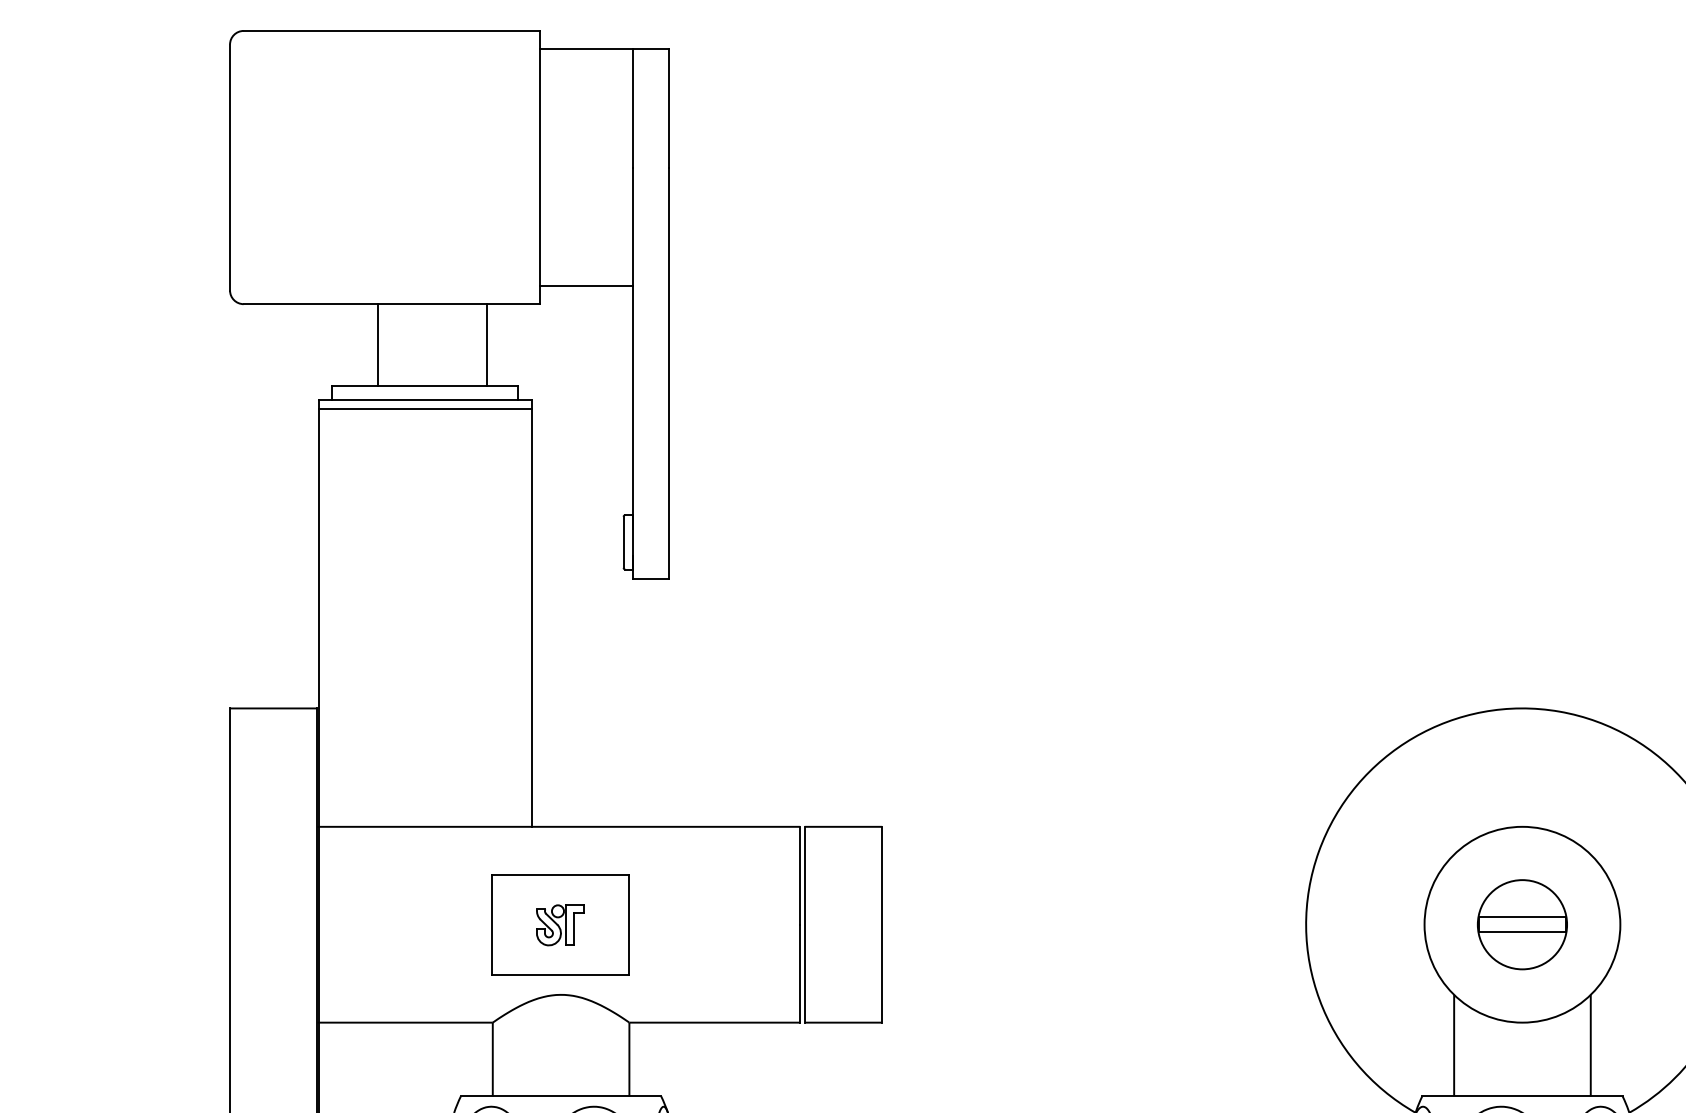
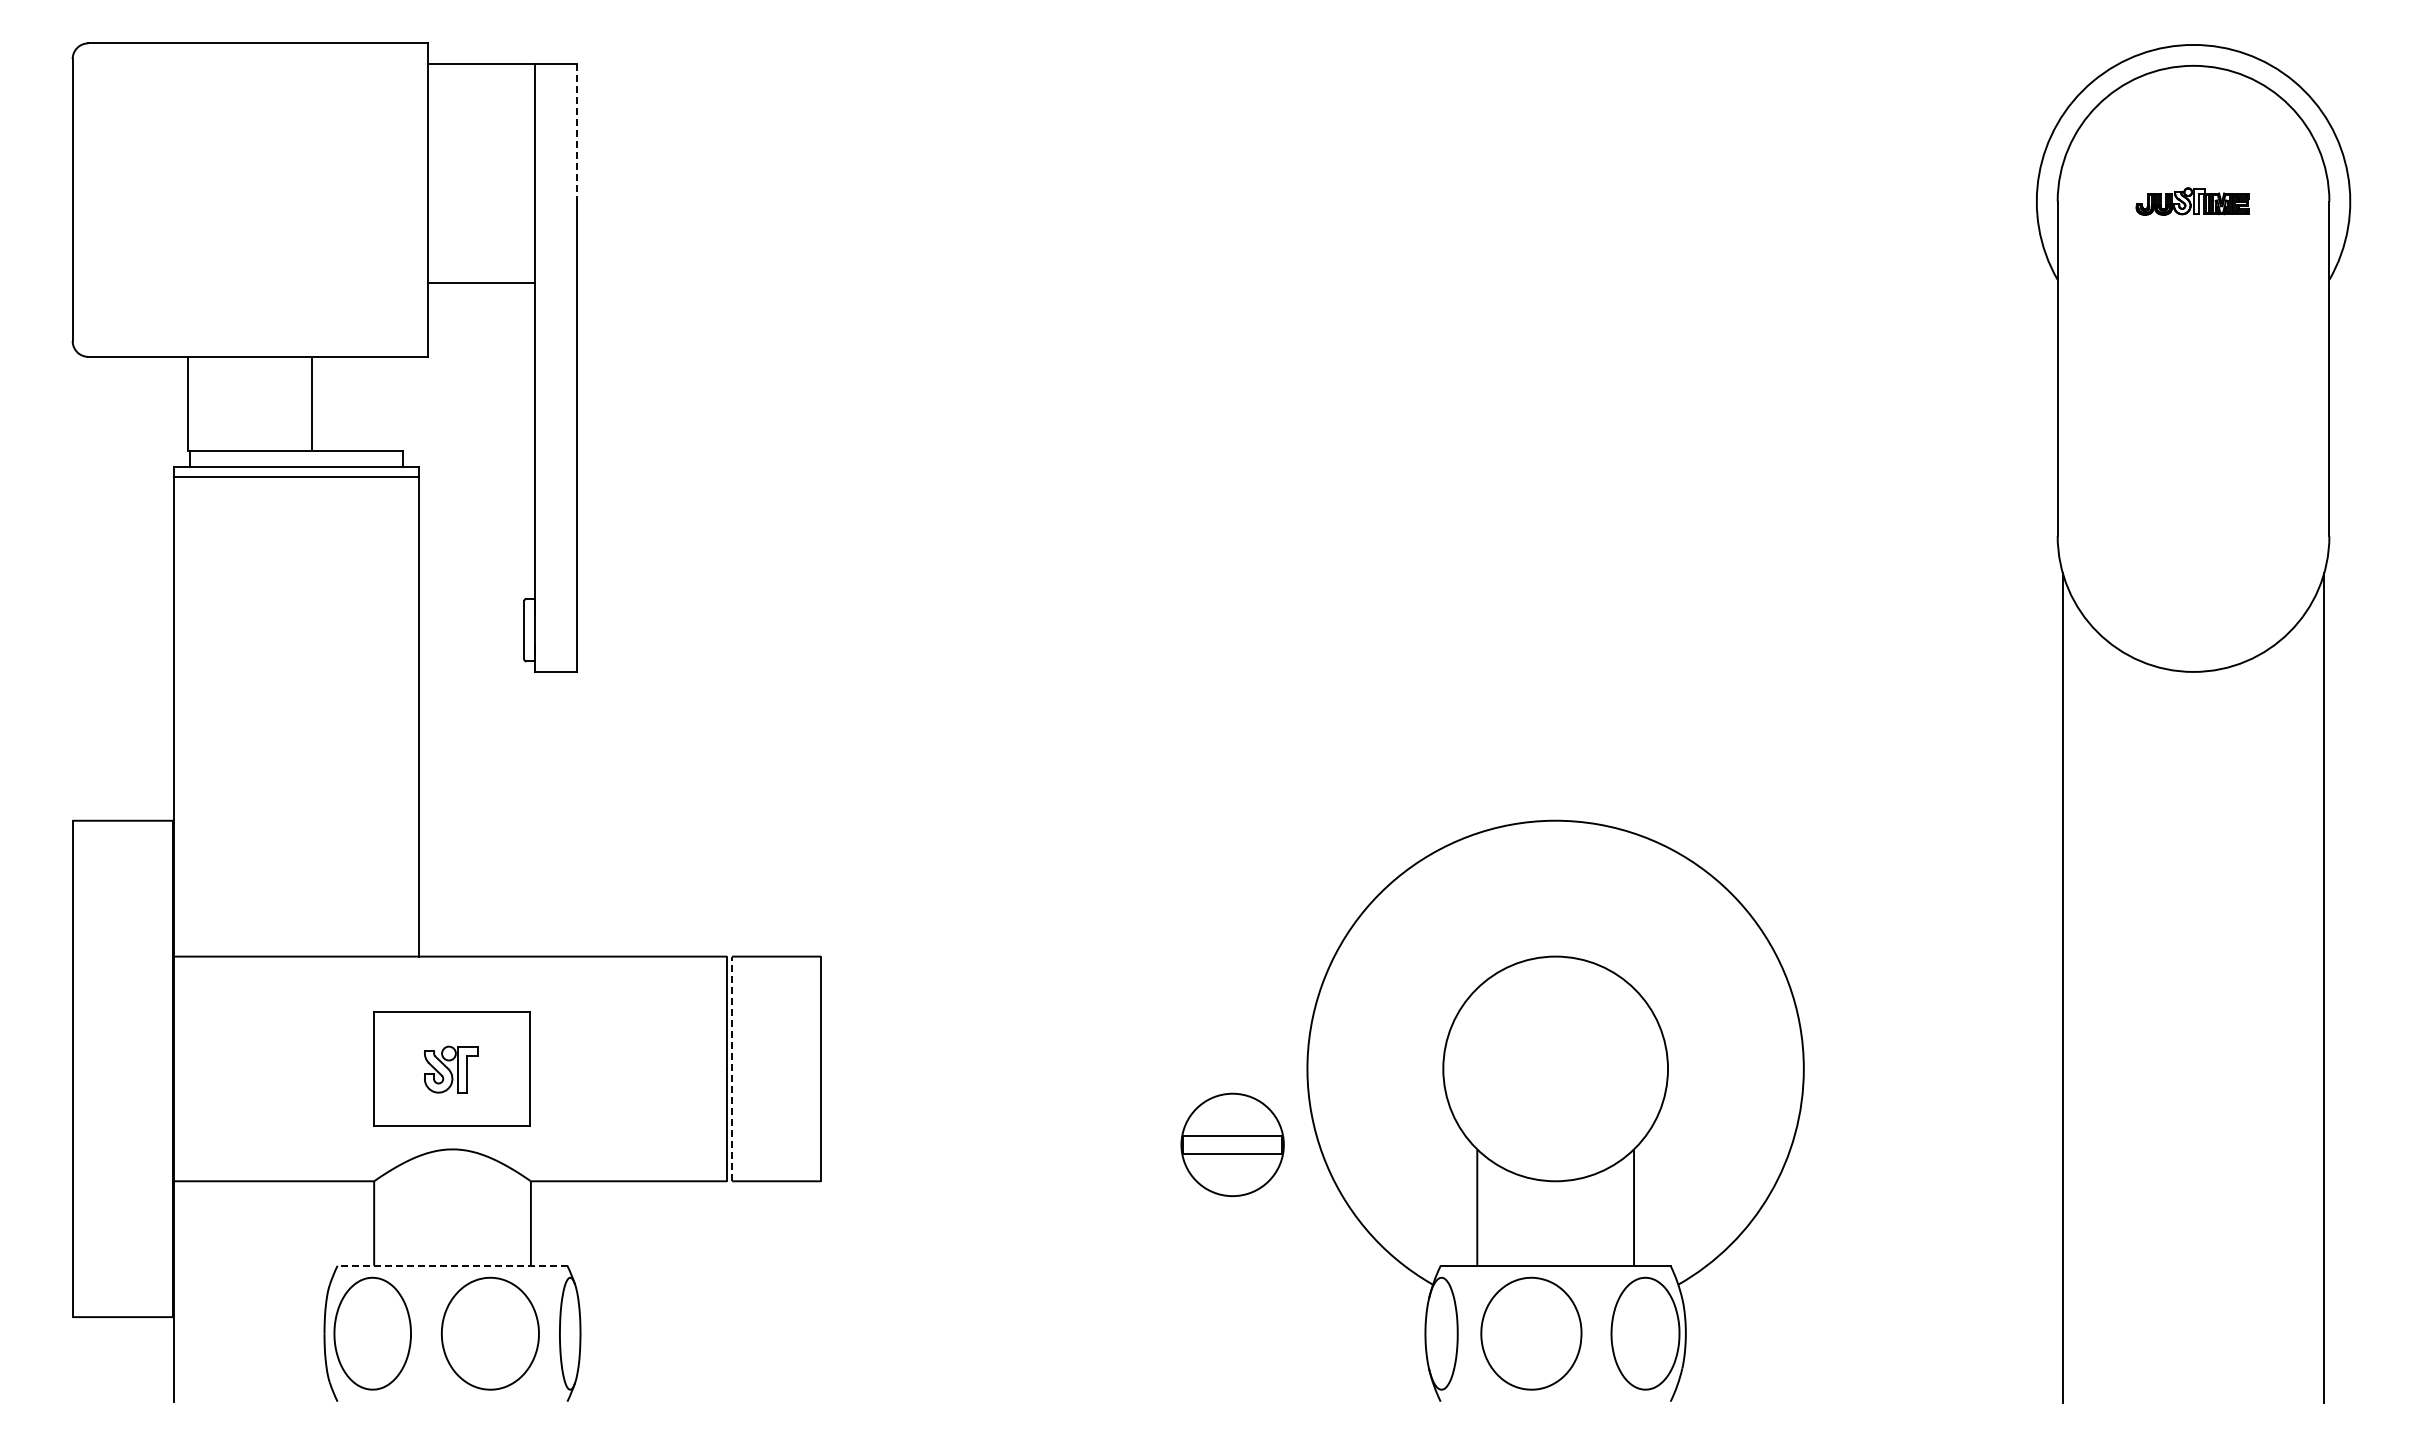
line: (669, 108) -> (576, 132), solid -> dashed
line: (585, 285) -> (480, 282), moved
line: (378, 344) -> (188, 403), moved
line: (486, 344) -> (311, 403), moved
line: (805, 924) -> (732, 1068), solid -> dashed
part: (1522, 924) -> (1232, 1144), moved
line: (561, 1096) -> (452, 1265), solid -> dashed

